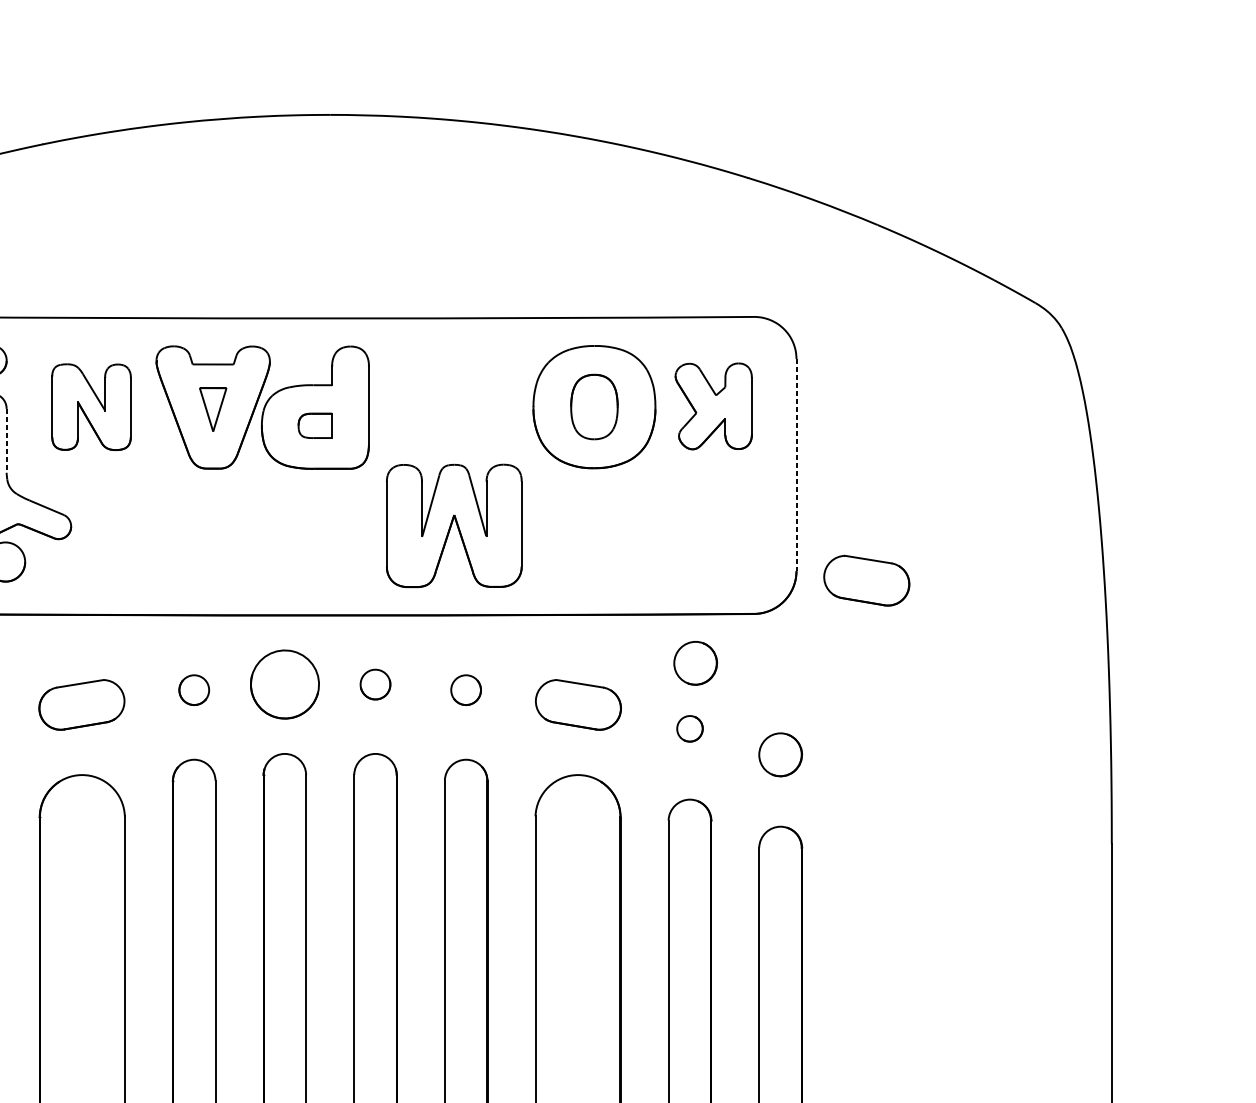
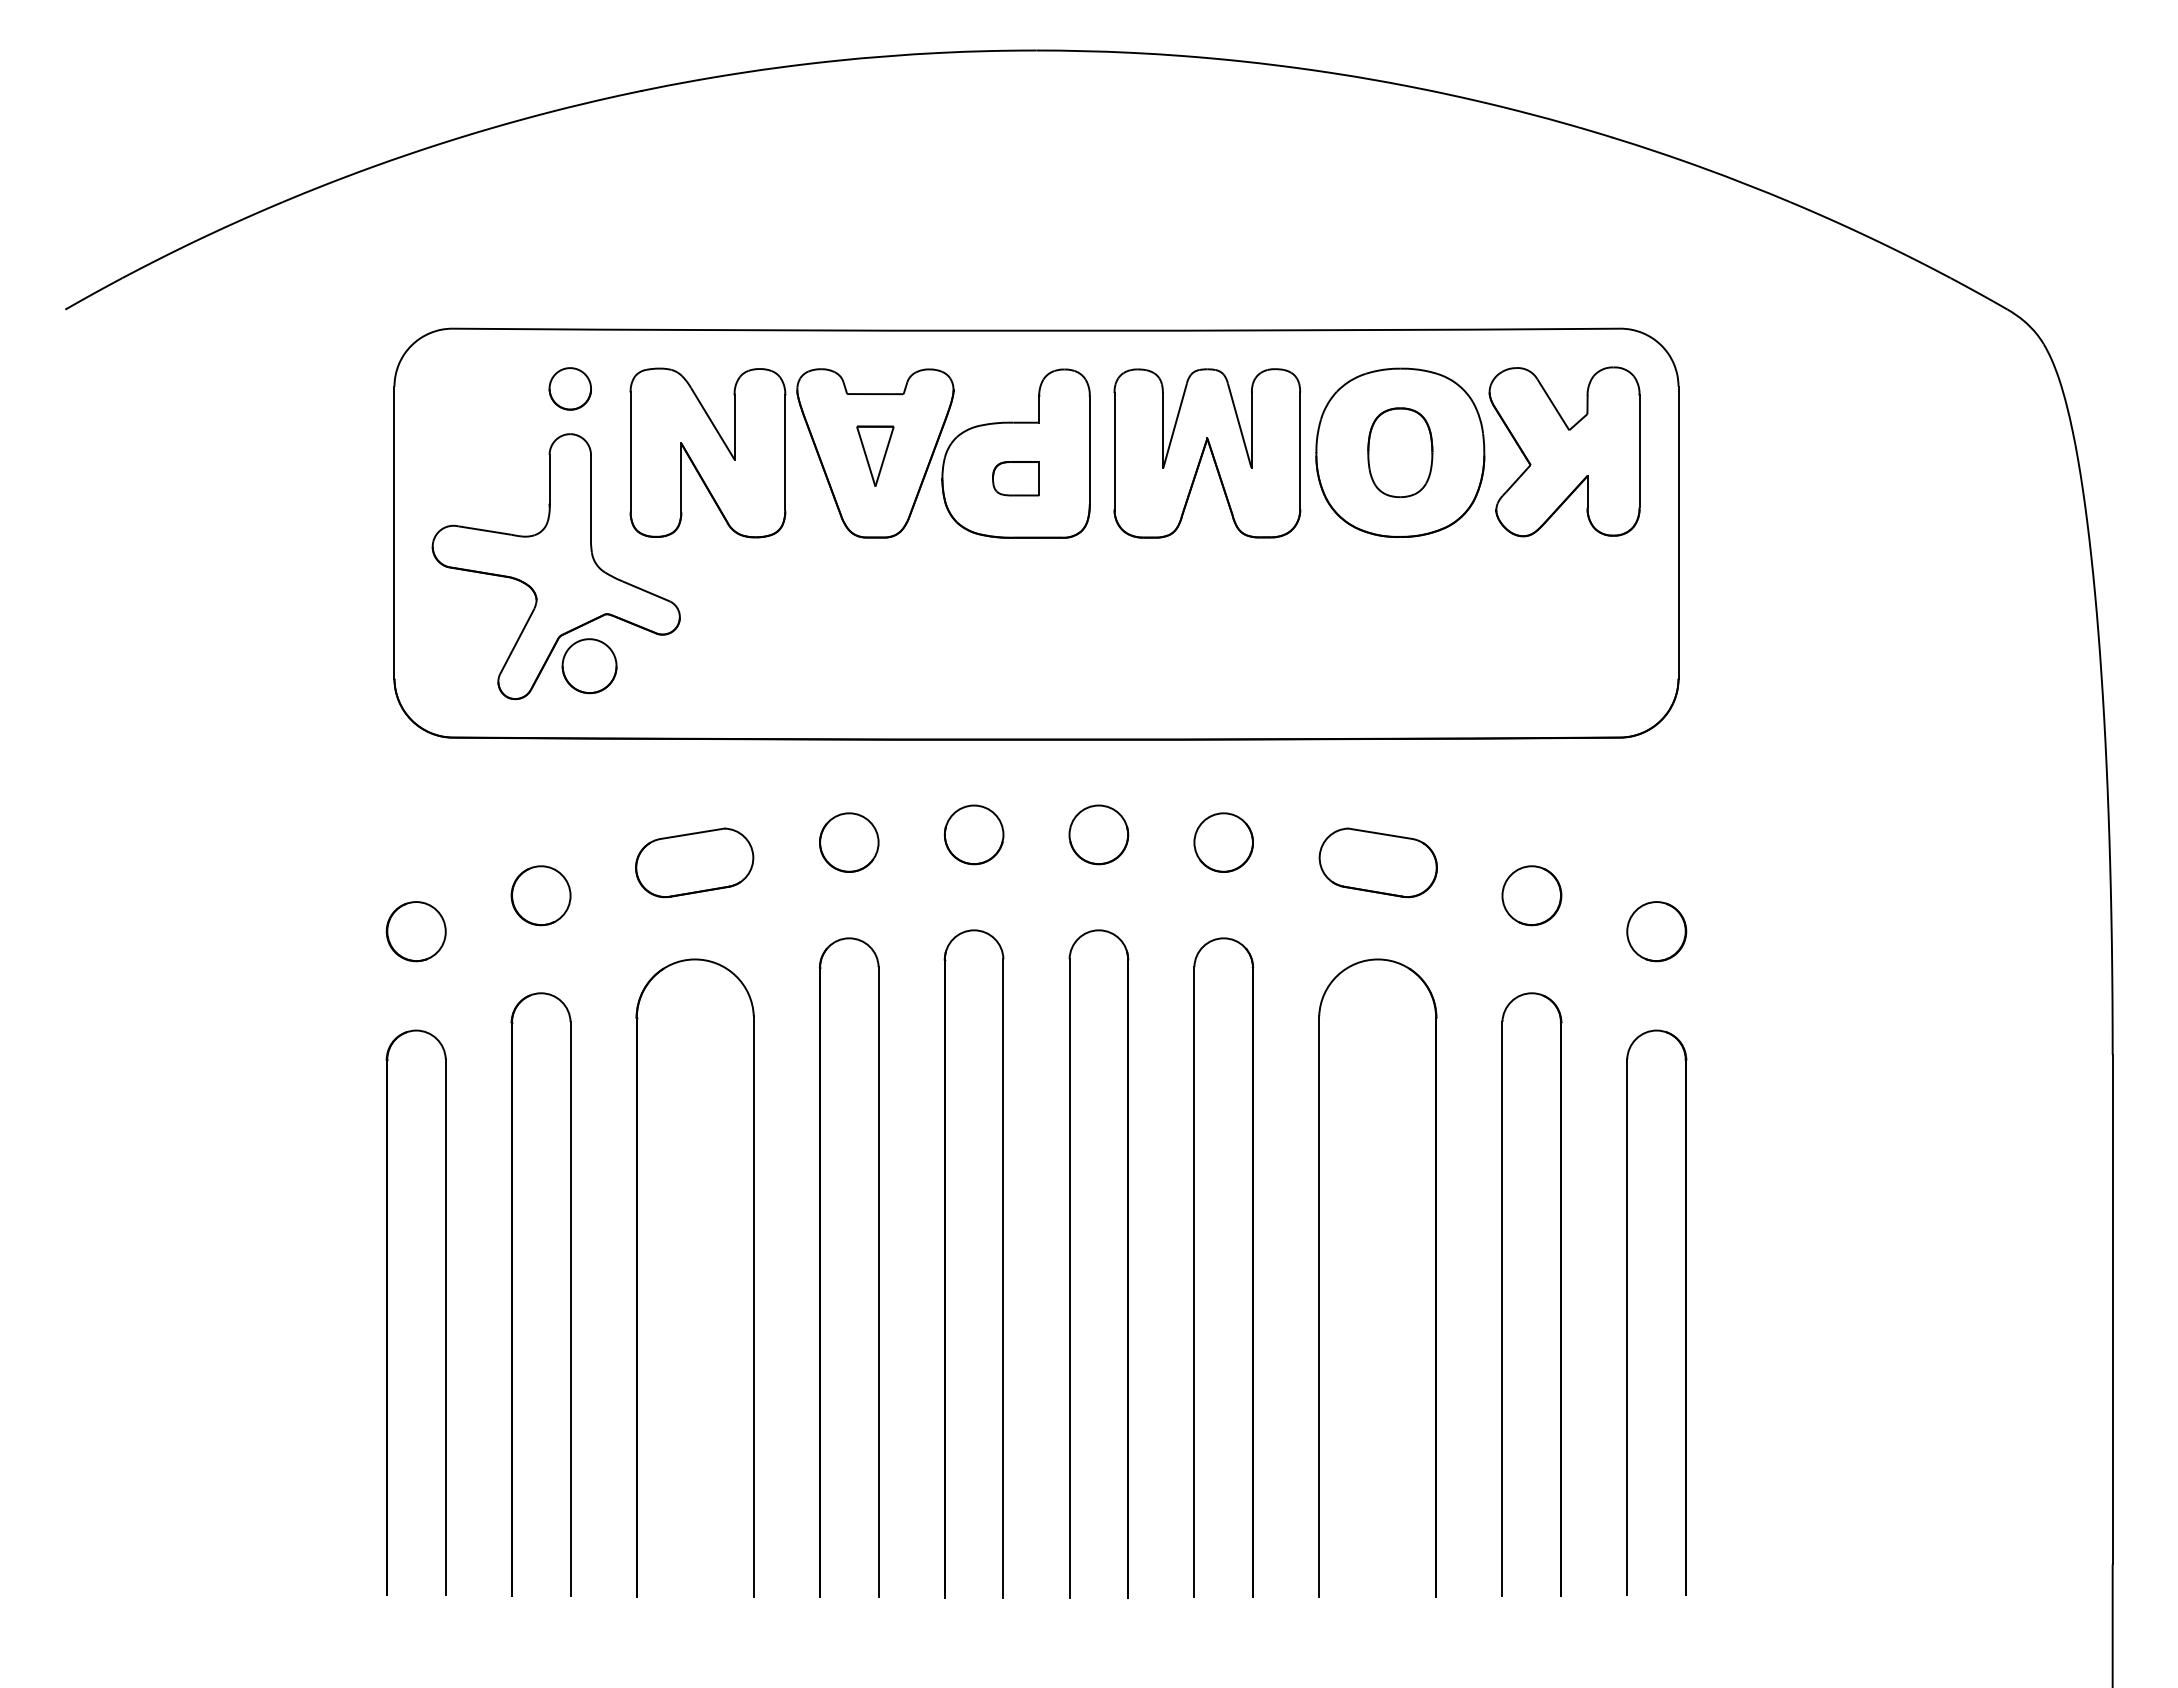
part: (91, 406) -> (707, 452), size x1.43
part: (713, 406) -> (1564, 451), size x1.43
line: (6, 441) -> (591, 499), dashed -> solid
line: (796, 465) -> (1678, 533), dashed -> solid
part: (454, 525) -> (1207, 453), moved
part: (866, 580) -> (1774, 691), removed
part: (695, 663) -> (1539, 805), removed
part: (284, 684) -> (973, 834), size x0.62
part: (375, 684) -> (1098, 834), size x1.43
part: (194, 690) -> (849, 842), size x1.43
part: (466, 690) -> (1223, 842), size x1.43
part: (689, 728) -> (1531, 895), size x1.67

